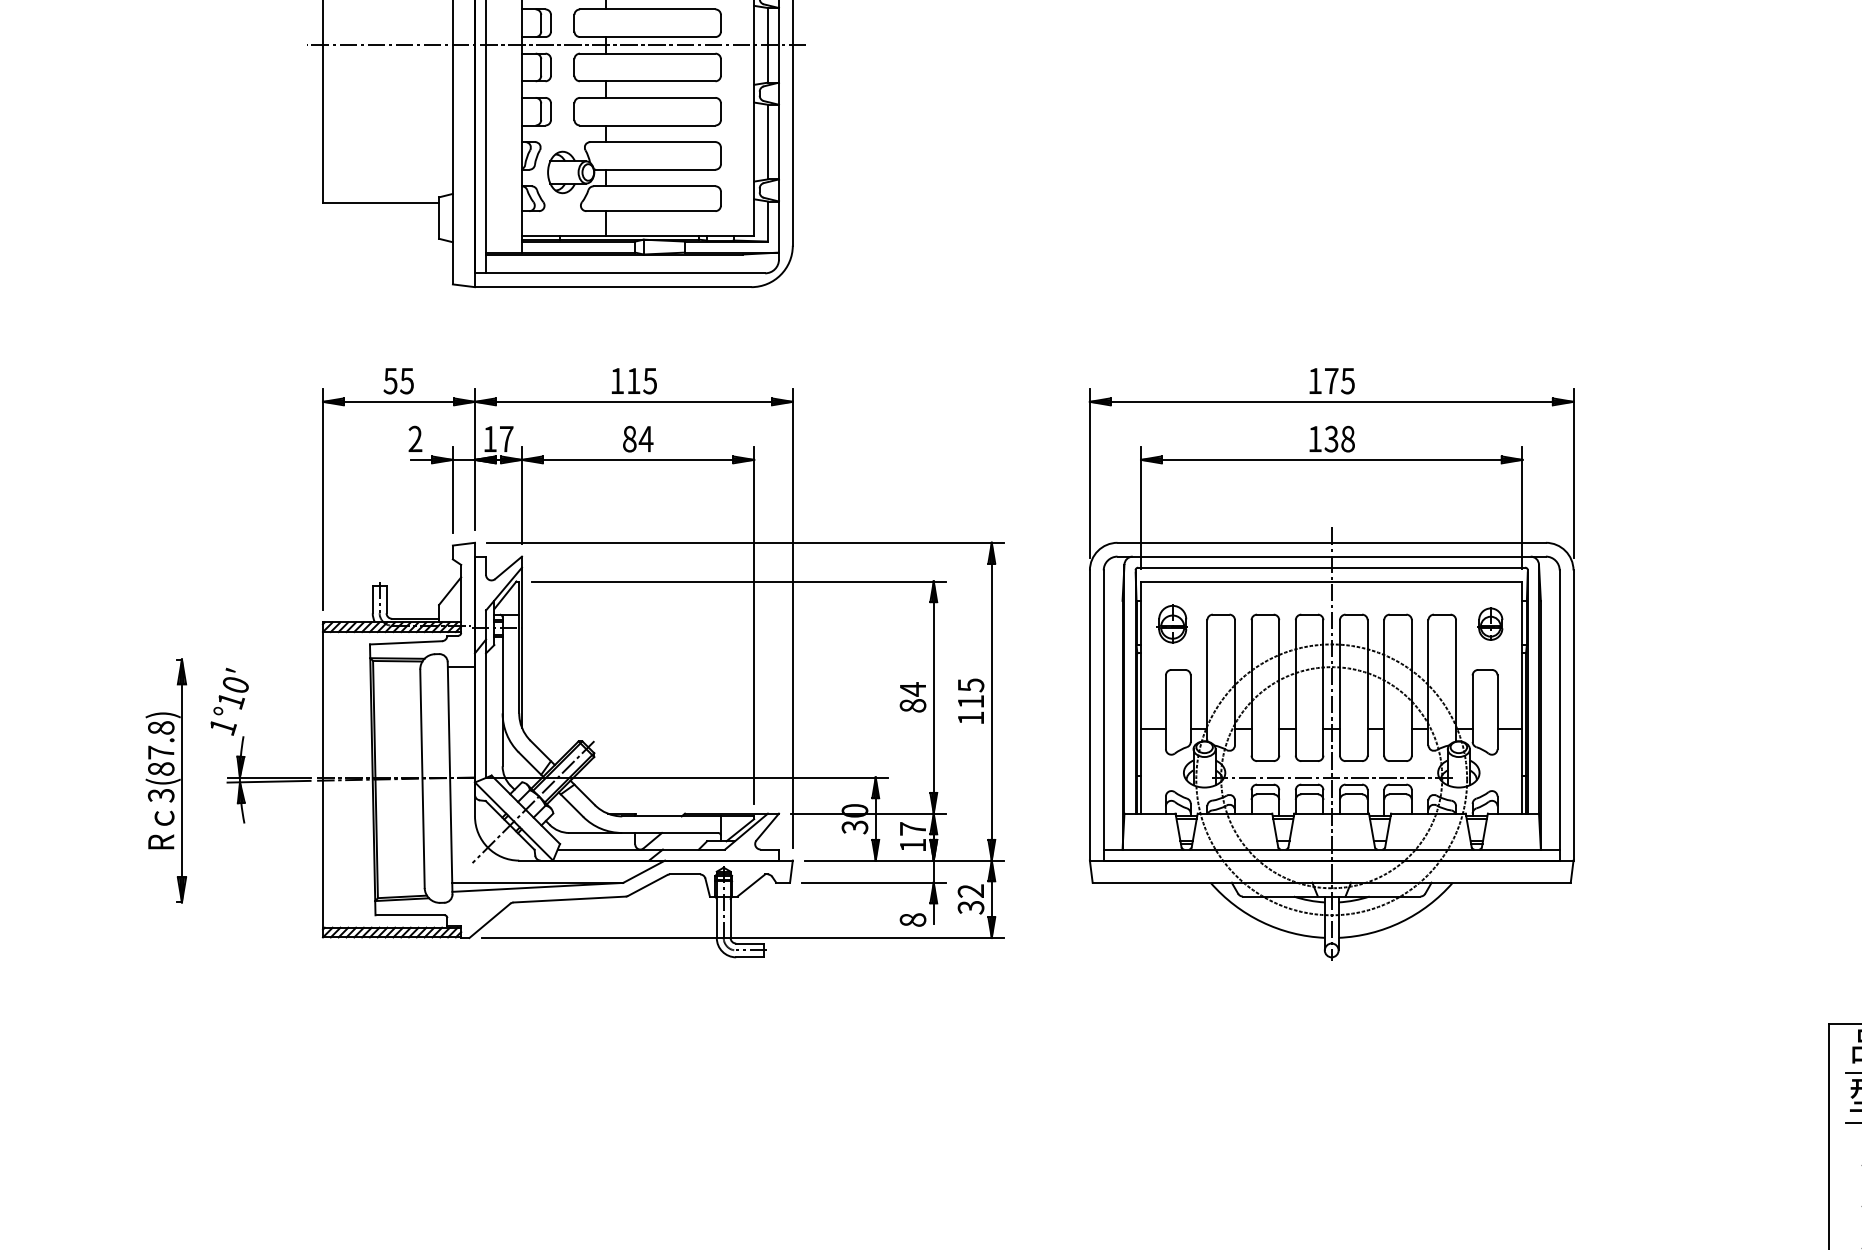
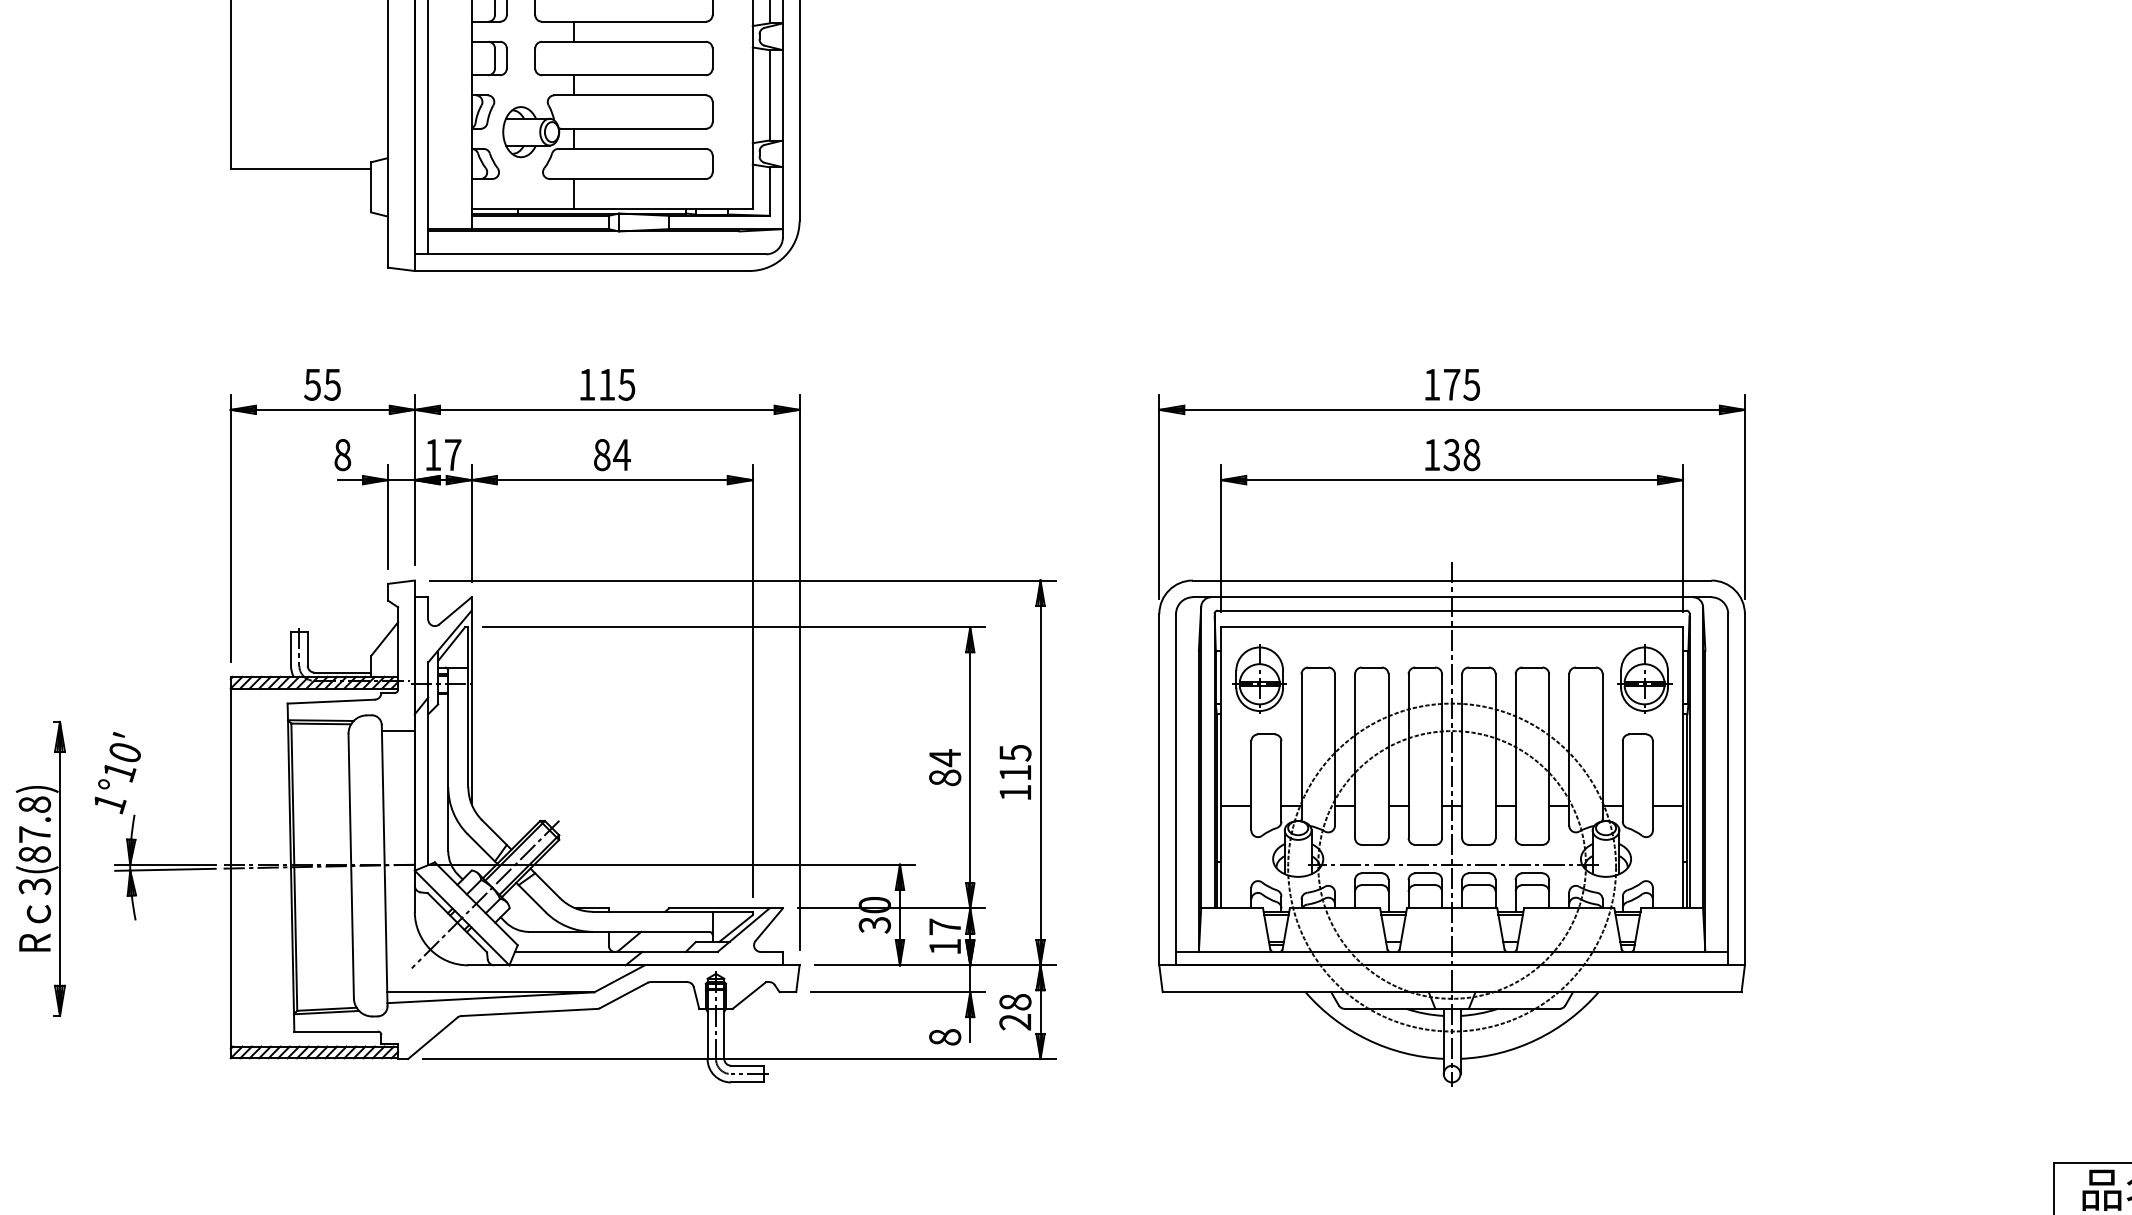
text: (415, 438) -> (342, 454), 2 -> 8
part: (1172, 623) -> (1259, 678), size x1.43
part: (1490, 623) -> (1644, 678), size x1.67
text: (970, 899) -> (1014, 1012), 32 -> 28

